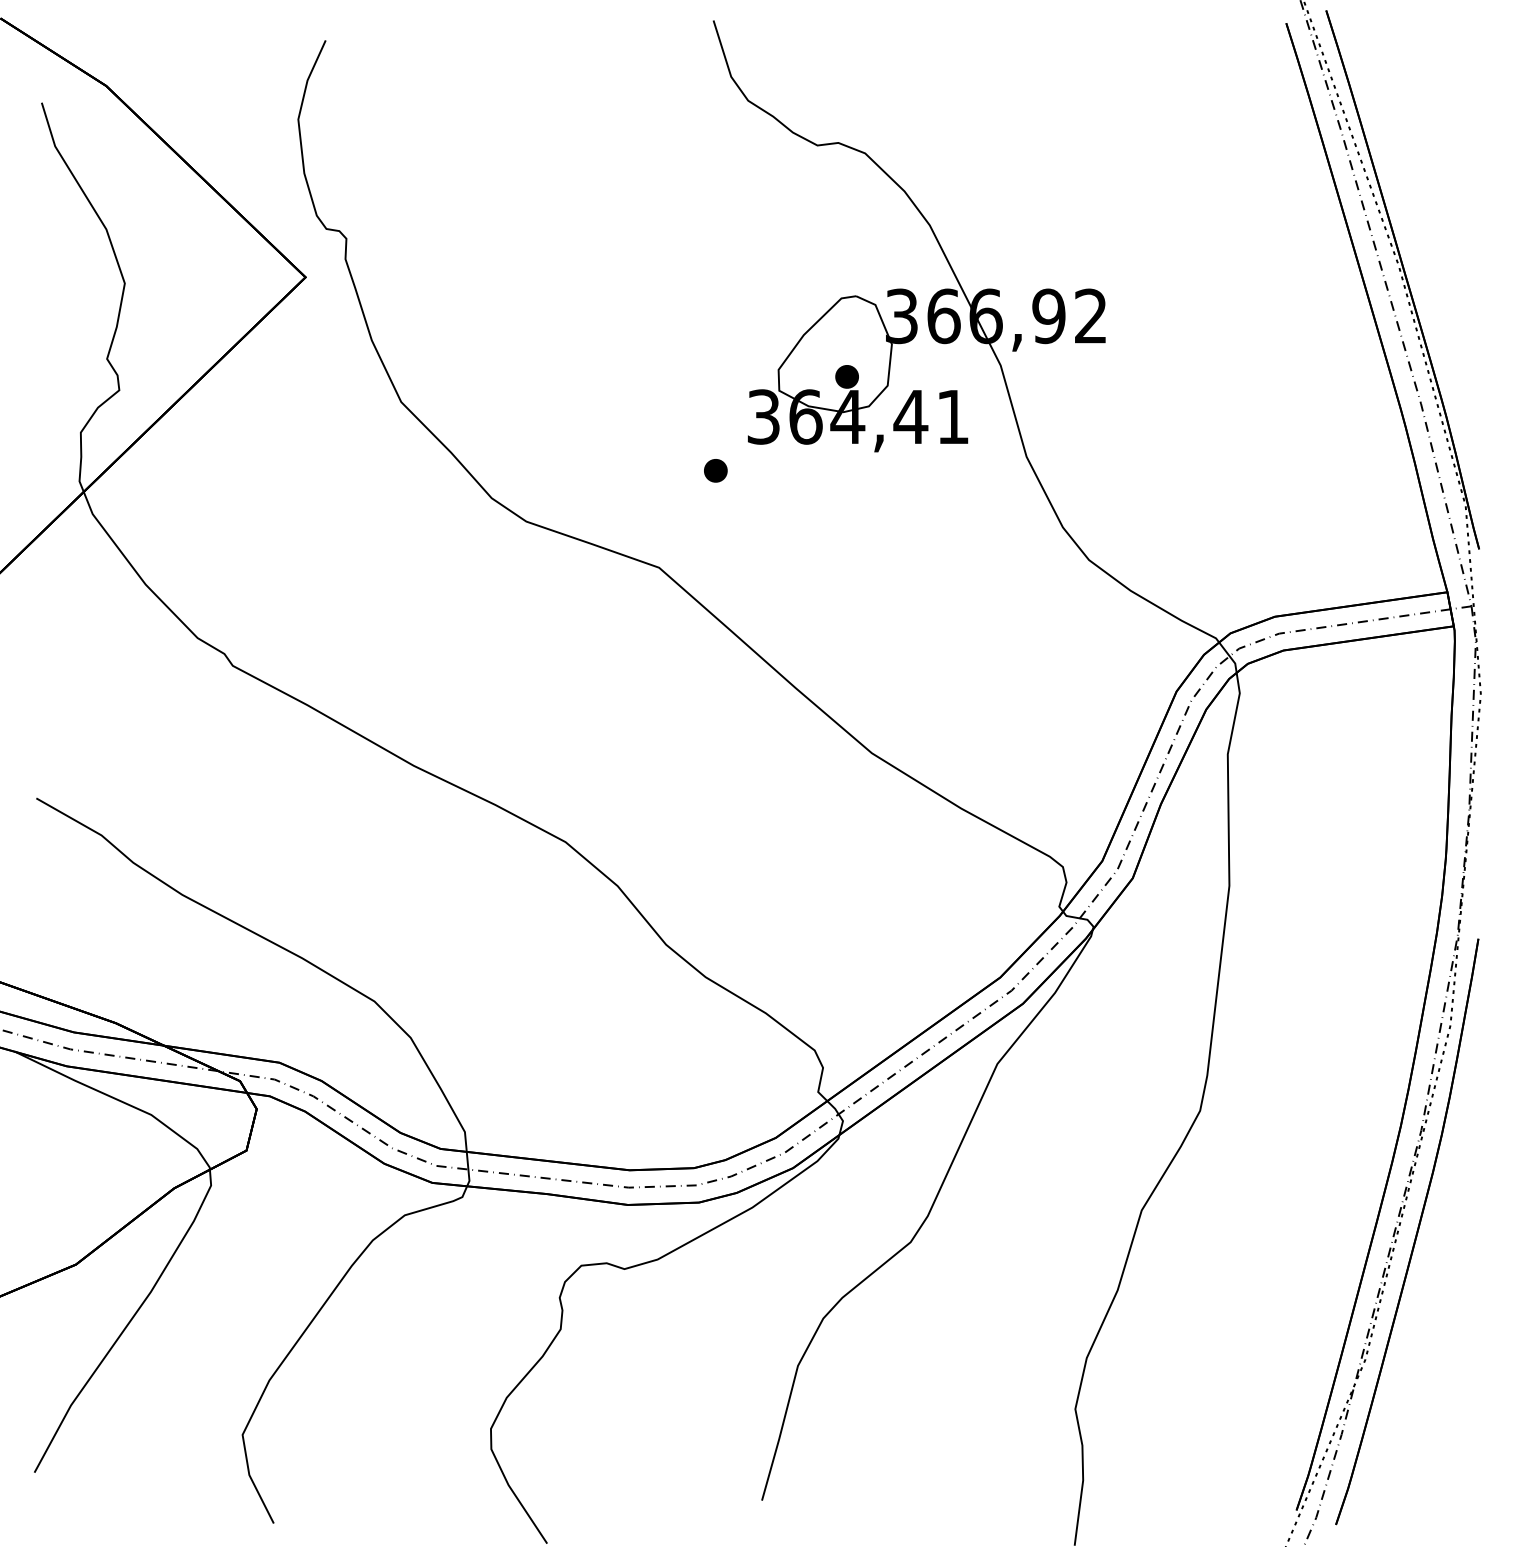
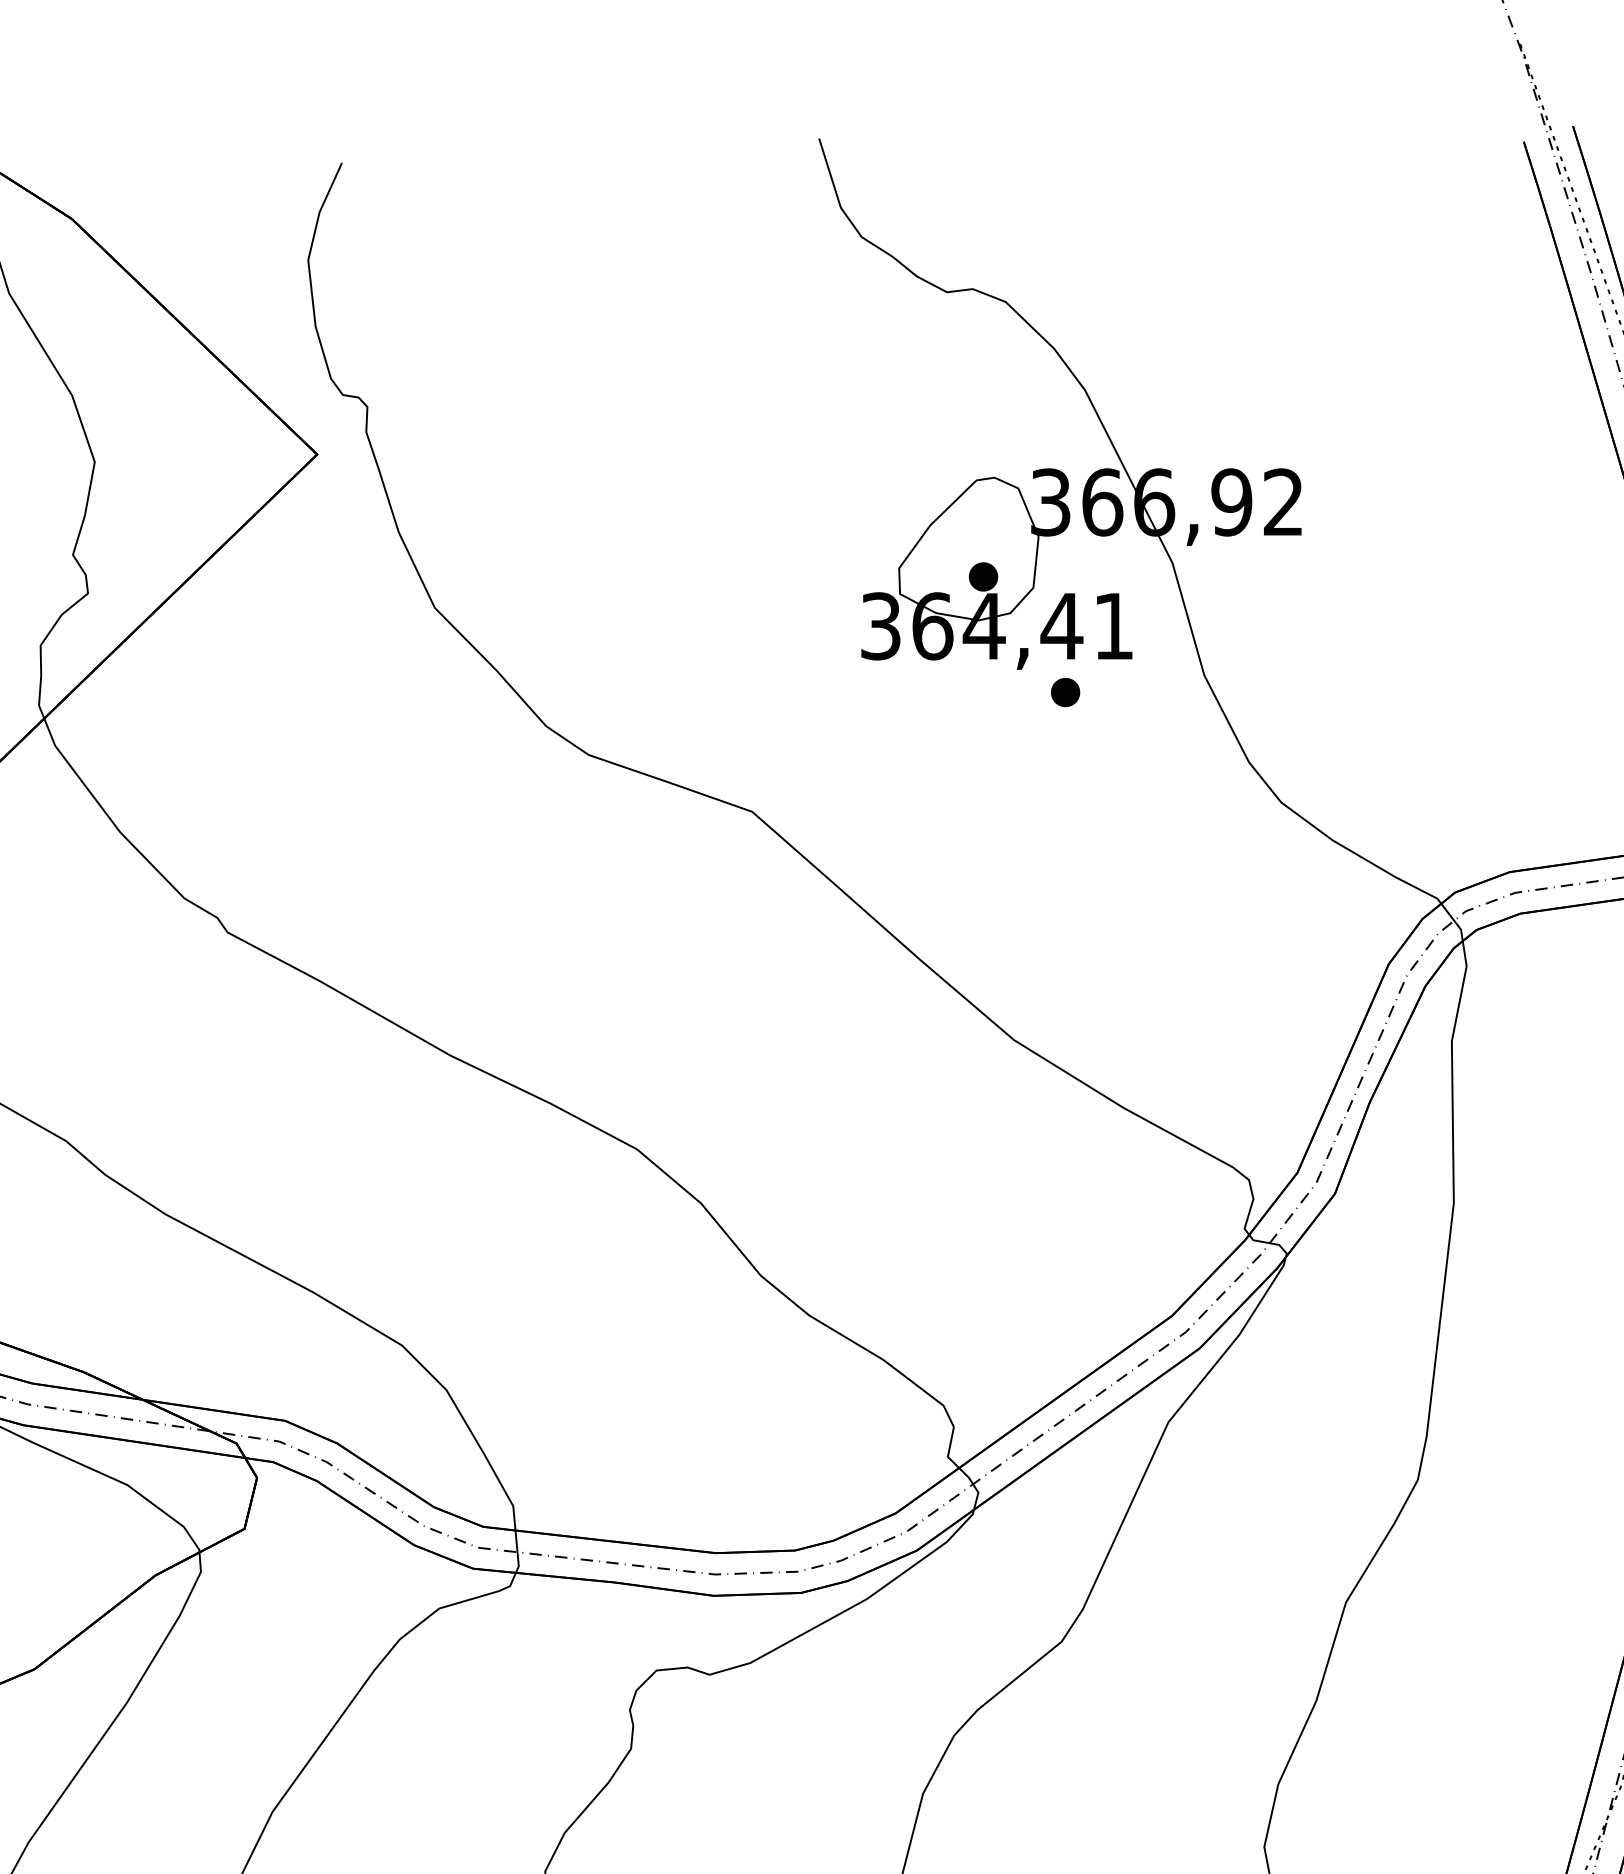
part: (715, 470) -> (1065, 692), moved

